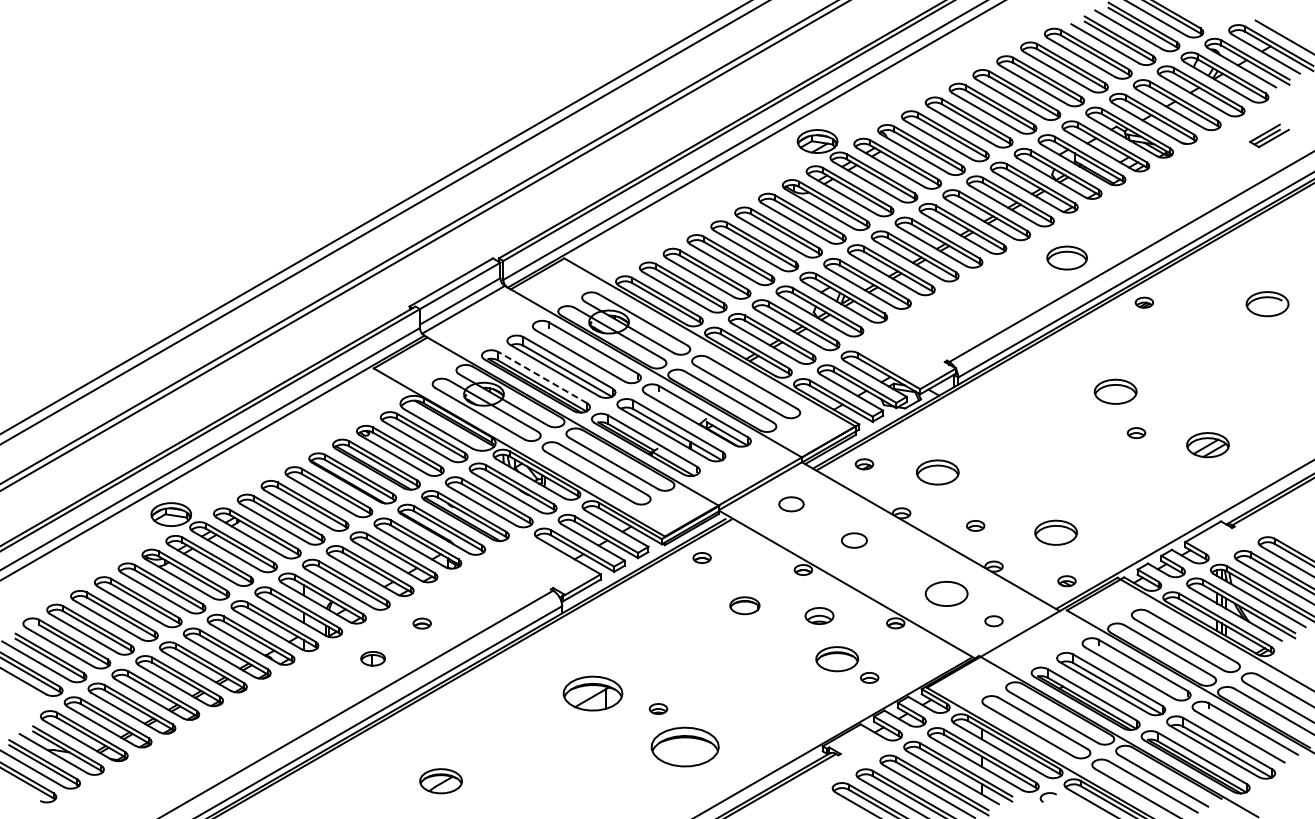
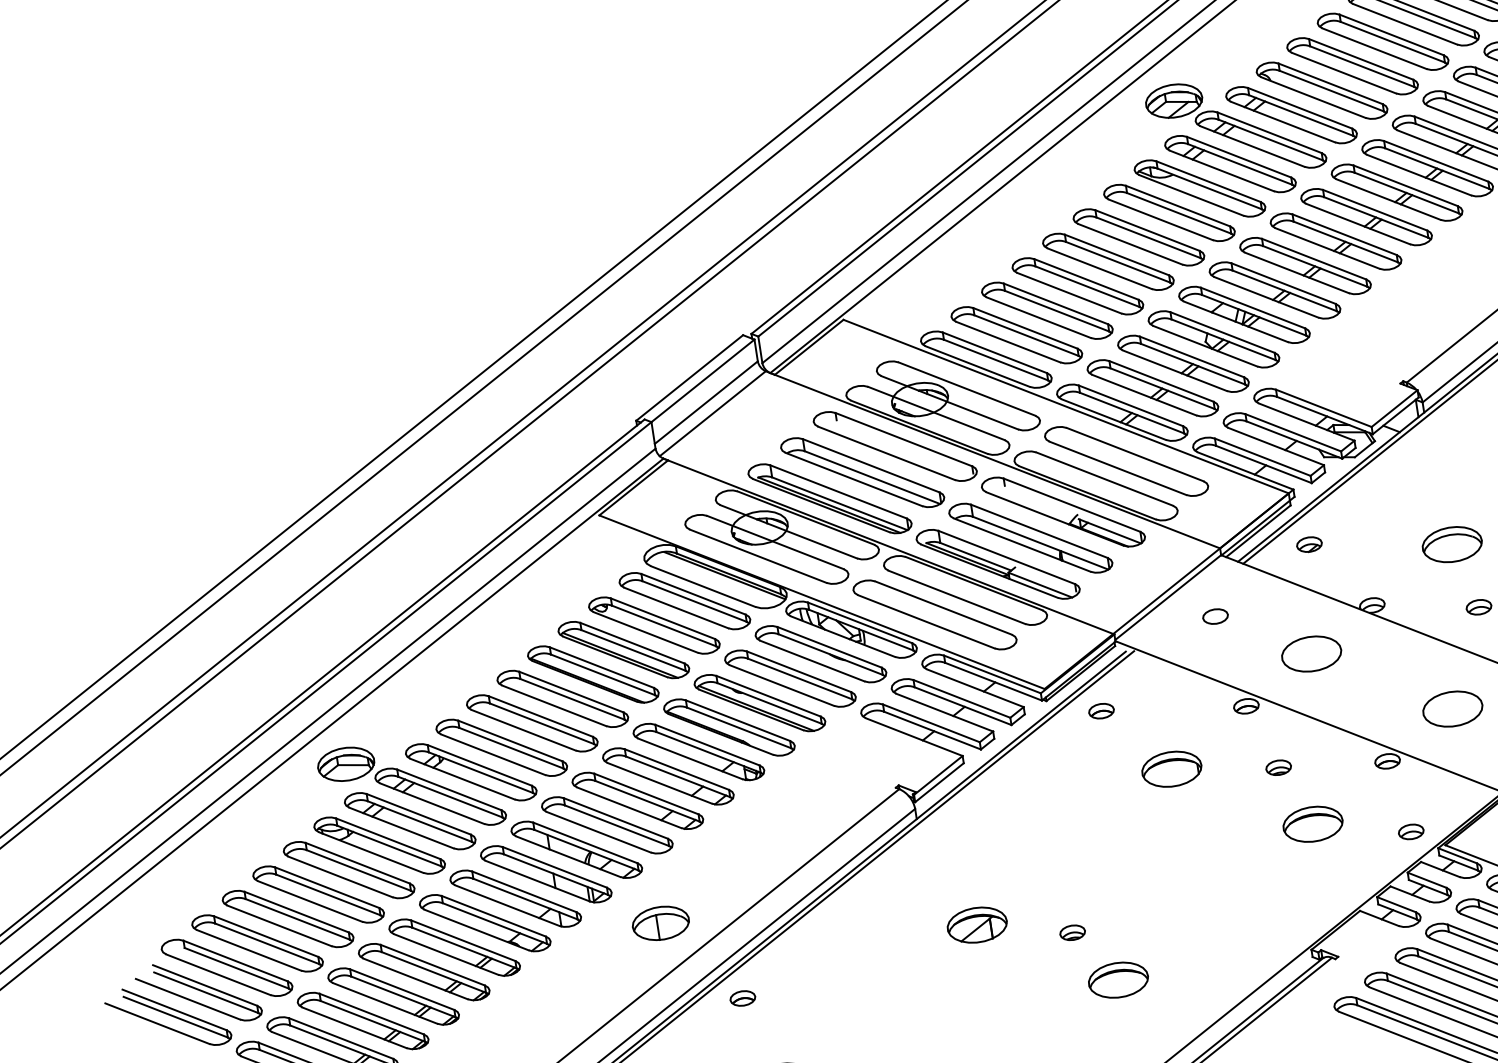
line: (542, 377) -> (838, 491), dashed -> solid
part: (937, 472) -> (1451, 544), moved
part: (791, 504) -> (1215, 616), size x0.71
part: (854, 540) -> (1311, 653), size x1.67
part: (744, 605) -> (1171, 768), size x1.43
part: (818, 616) -> (1277, 768), size x0.62
part: (421, 623) -> (741, 998), moved
part: (372, 658) -> (659, 923), size x1.67
part: (869, 677) -> (1410, 831), moved
part: (592, 693) -> (976, 925), size x0.71
part: (685, 746) -> (1118, 979), size x0.62

